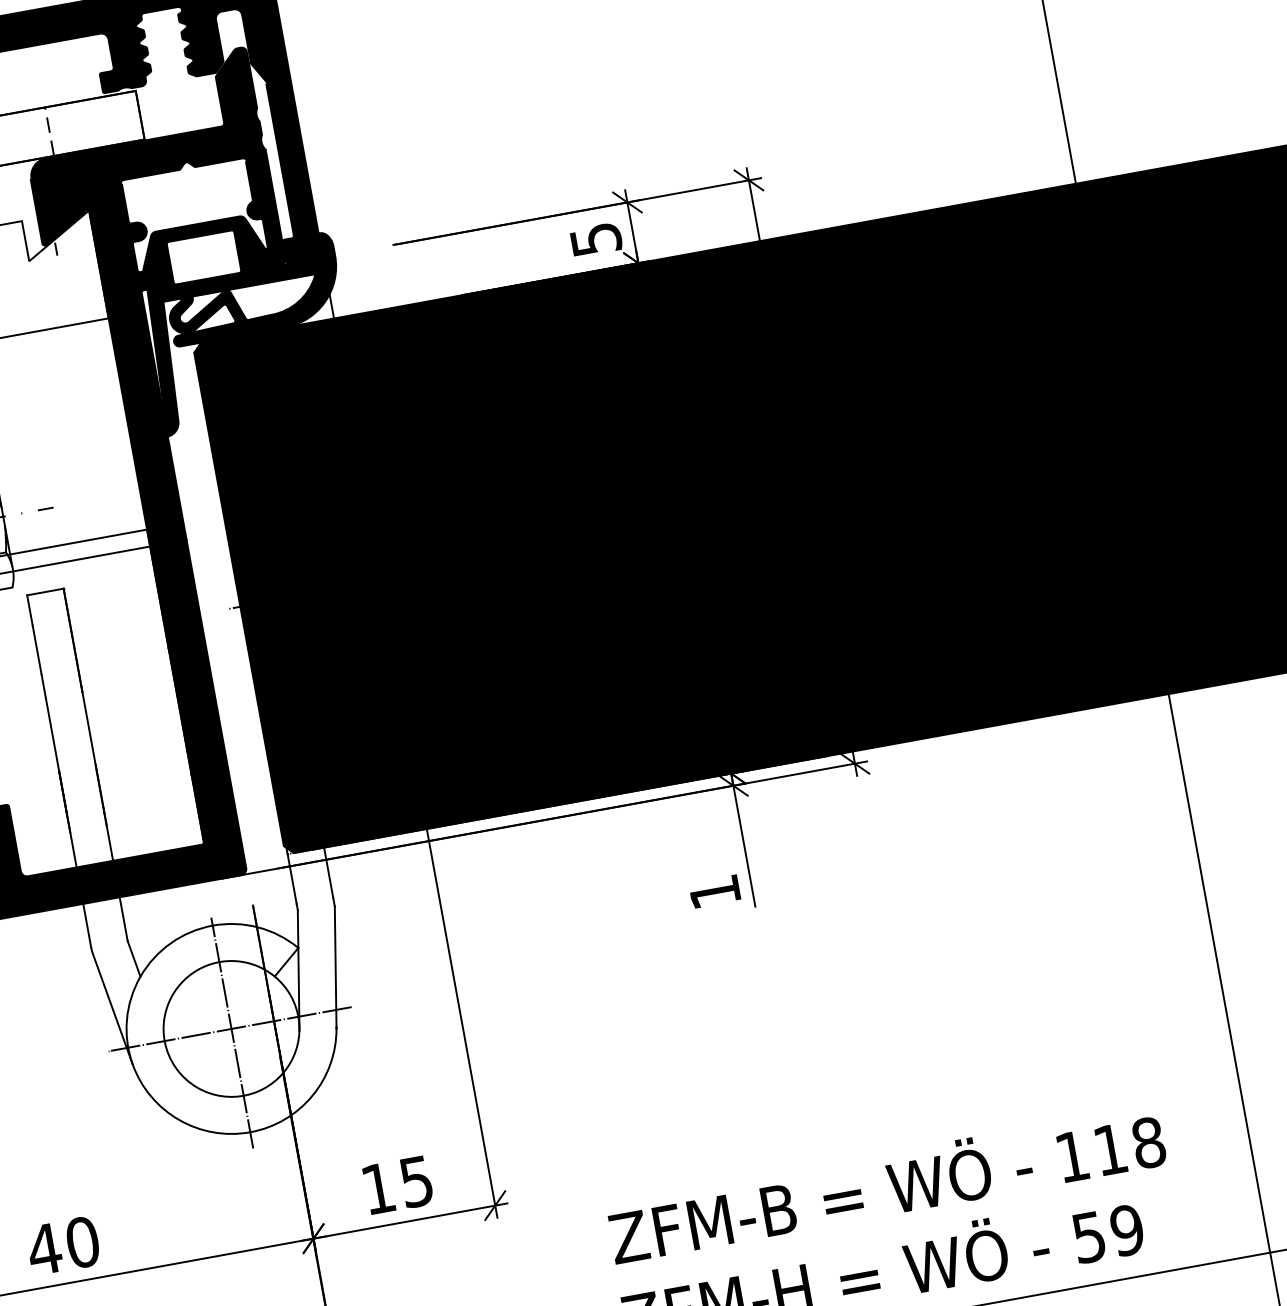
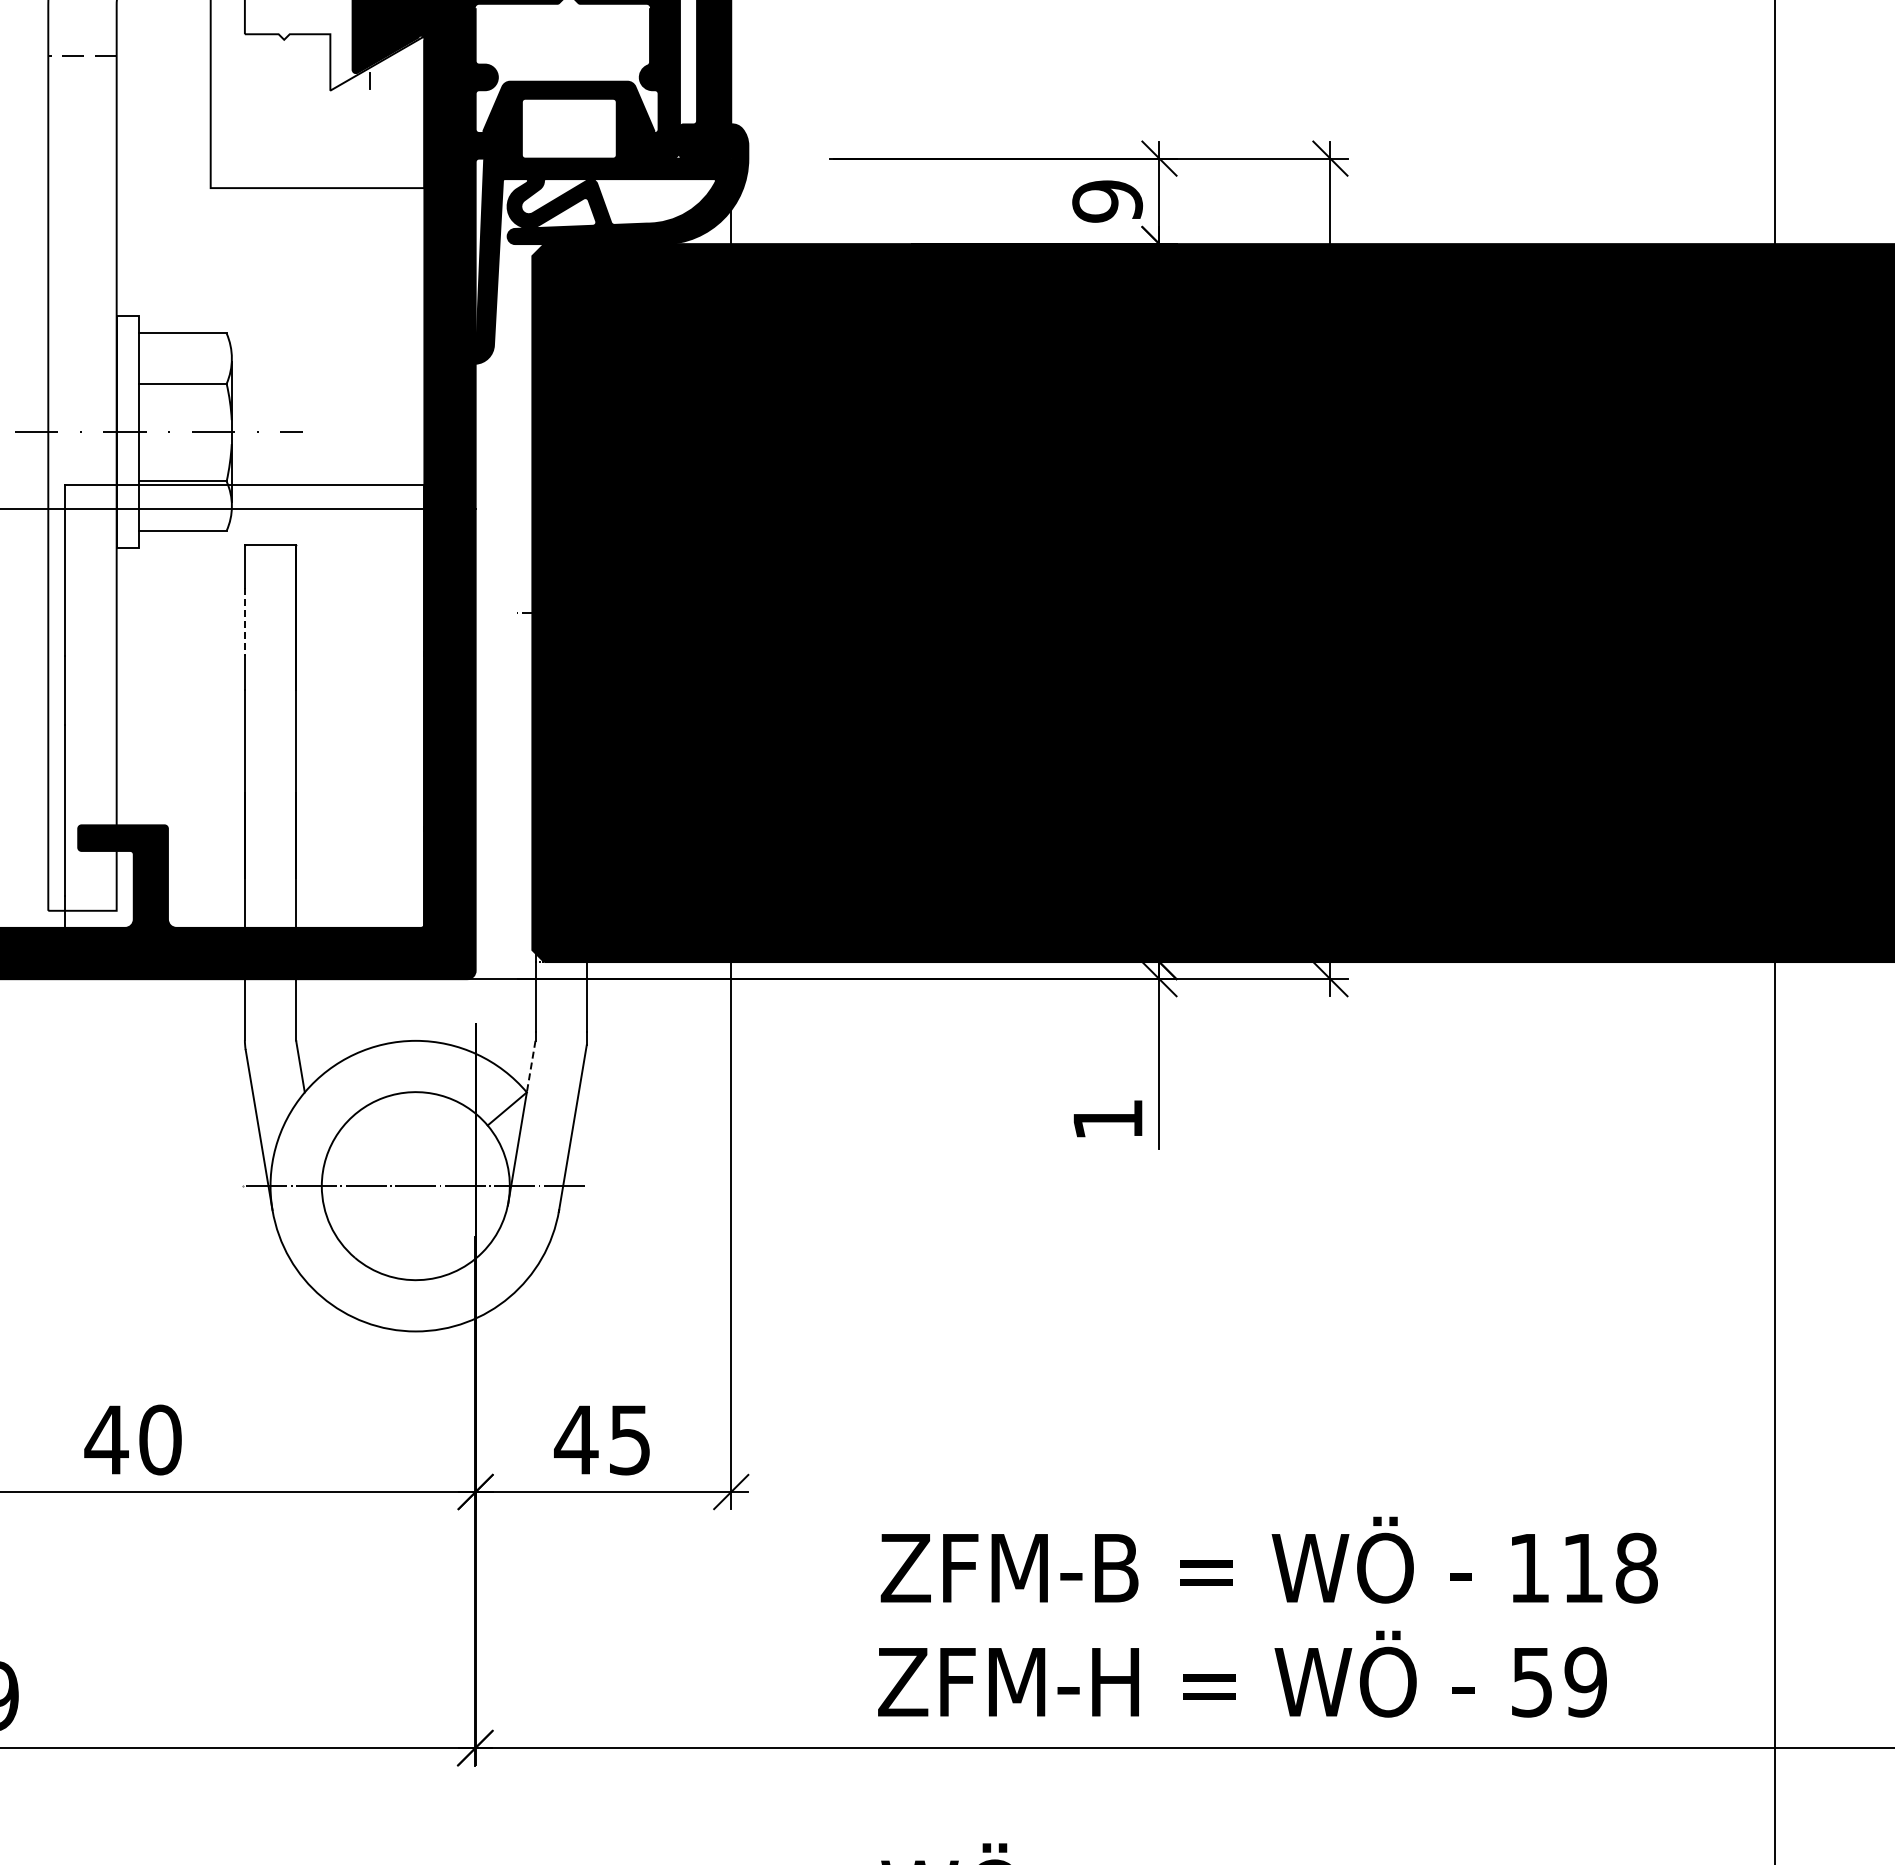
text: (596, 239) -> (1107, 201), 5 -> 9
line: (36, 650) -> (244, 622), solid -> dashed
line: (298, 929) -> (531, 1067), solid -> dashed
line: (231, 1032) -> (415, 1191), removed
text: (378, 1188) -> (576, 1439), 15 -> 45

